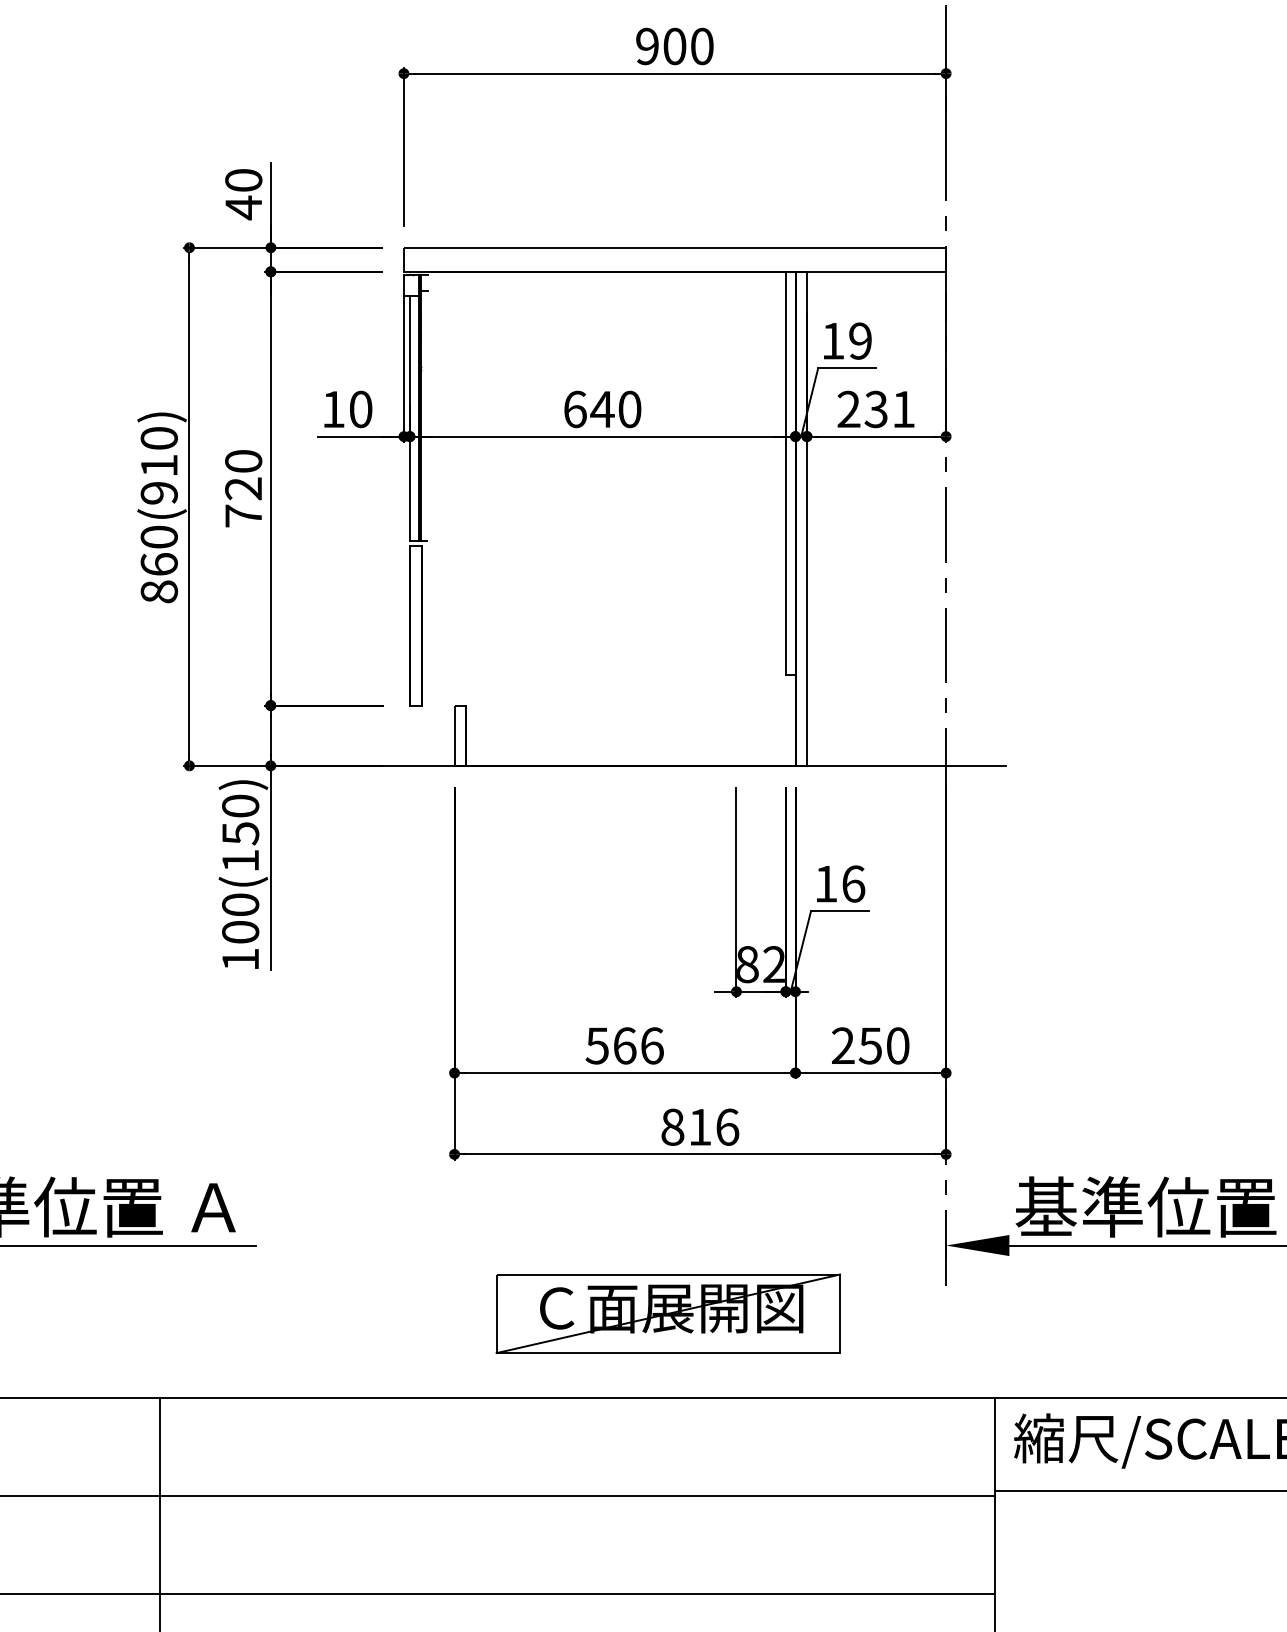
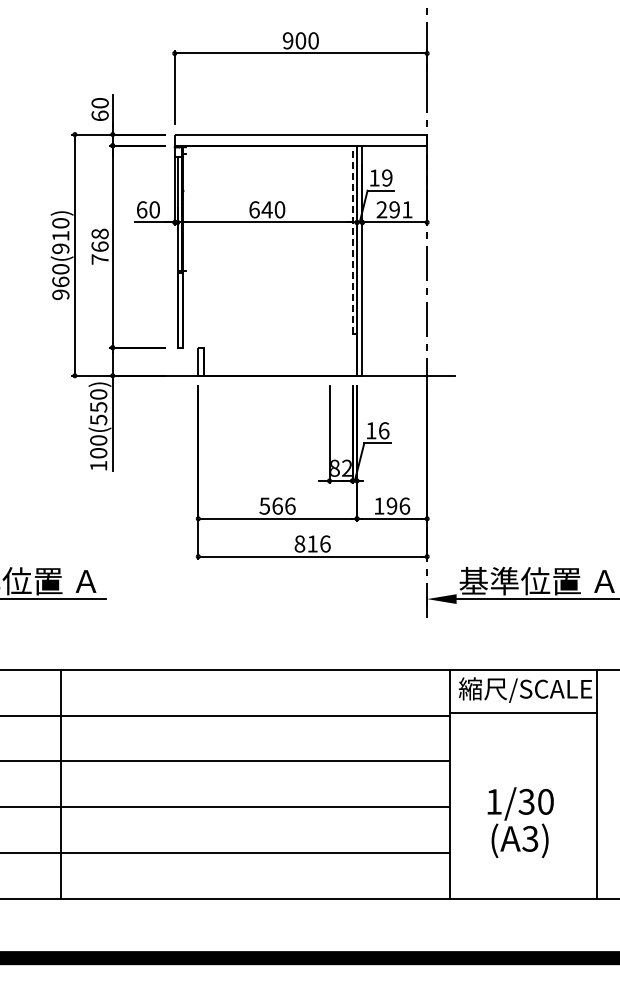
text: (242, 206) -> (99, 115), 40 -> 60
text: (334, 408) -> (142, 209), 10 -> 60
text: (875, 408) -> (394, 209), 231 -> 291
text: (242, 473) -> (99, 239), 720 -> 768
line: (785, 473) -> (352, 239), solid -> dashed
text: (158, 591) -> (60, 294), 860(910) -> 960(910)
text: (240, 859) -> (98, 419), 100(150) -> 100(550)
text: (871, 1044) -> (392, 505), 250 -> 196
part: (667, 1312) -> (297, 630), removed

